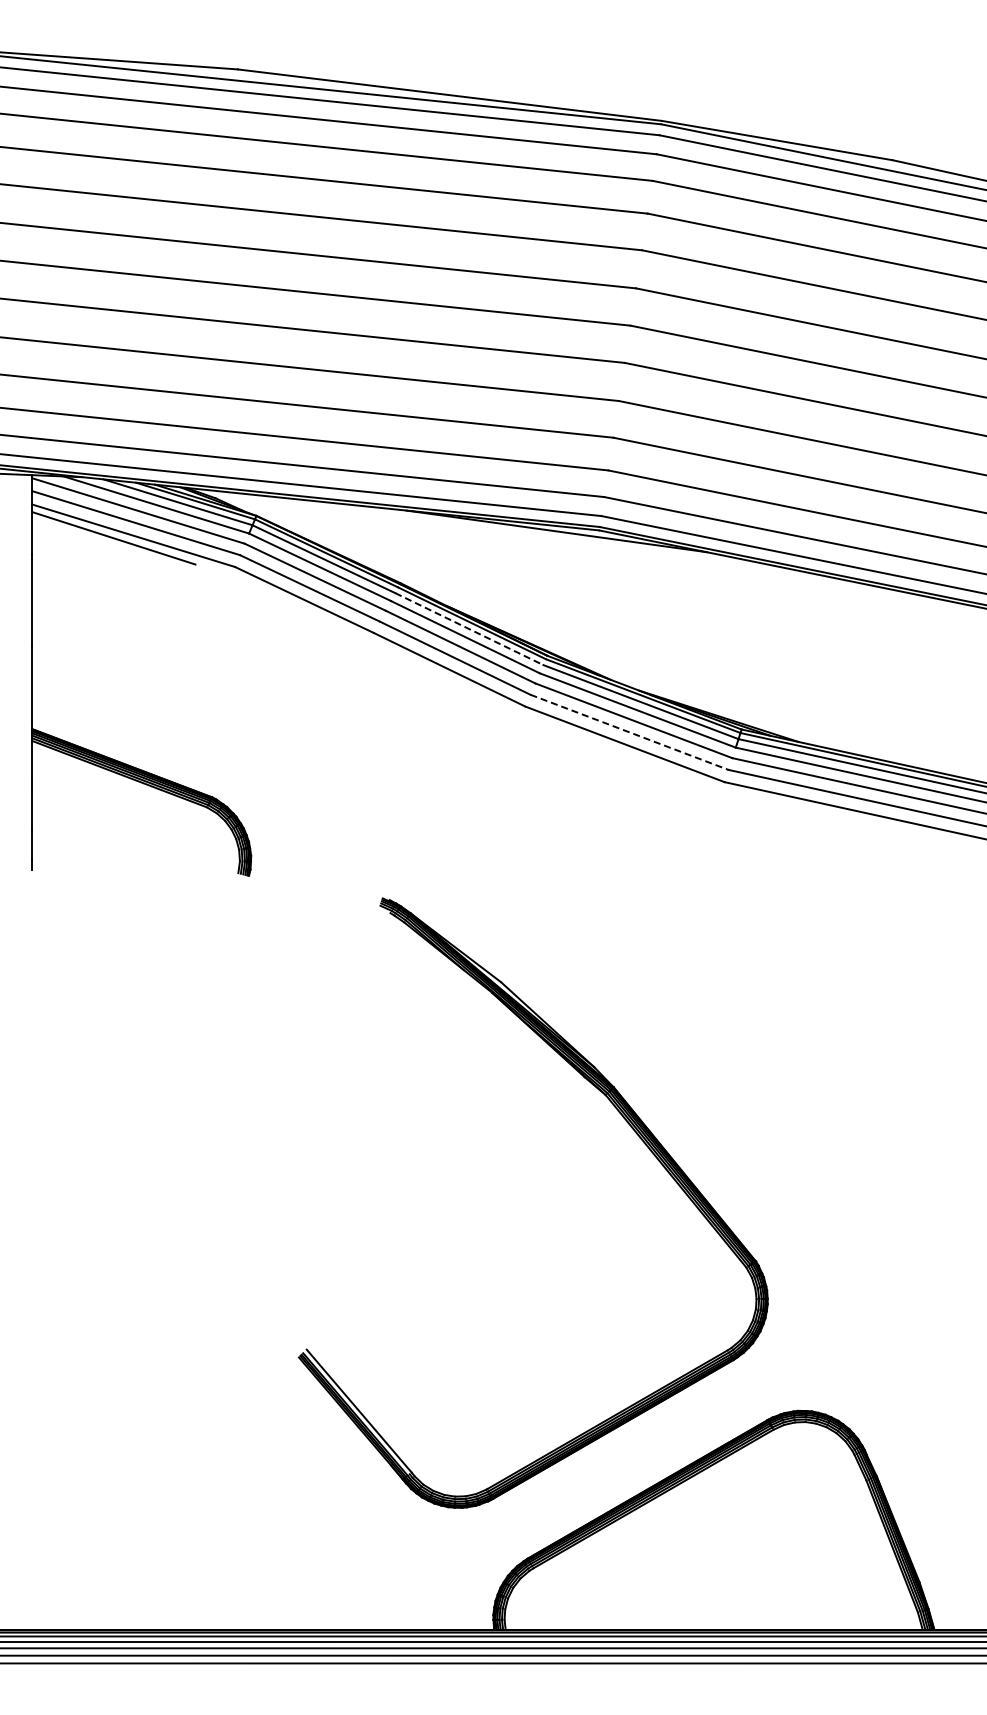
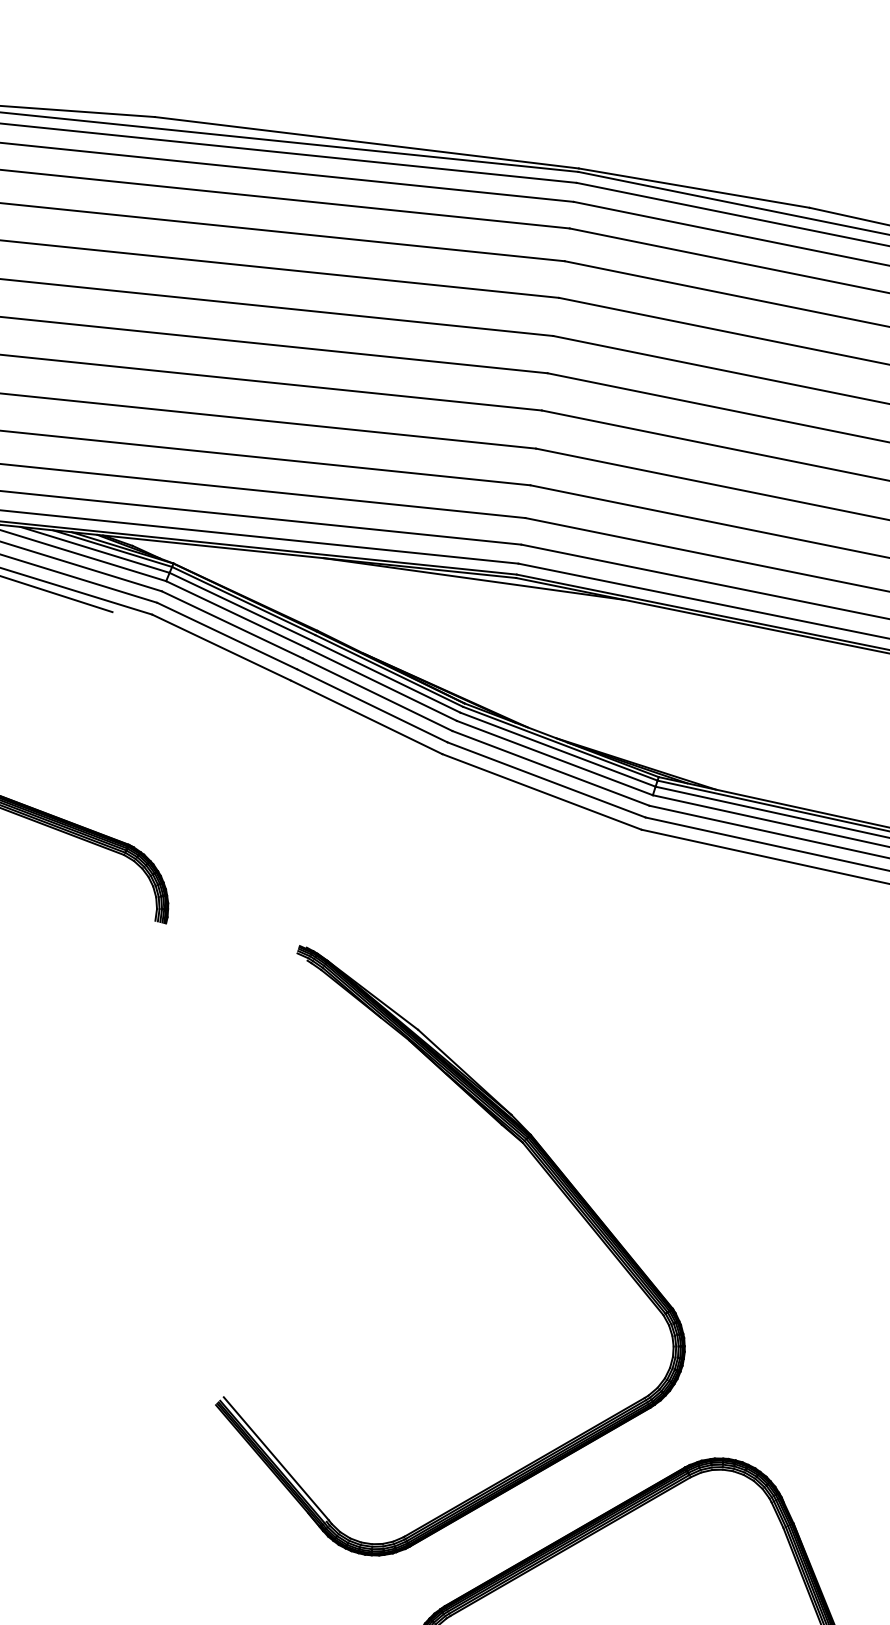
line: (469, 629) -> (386, 677), dashed -> solid
line: (629, 732) -> (546, 780), dashed -> solid

